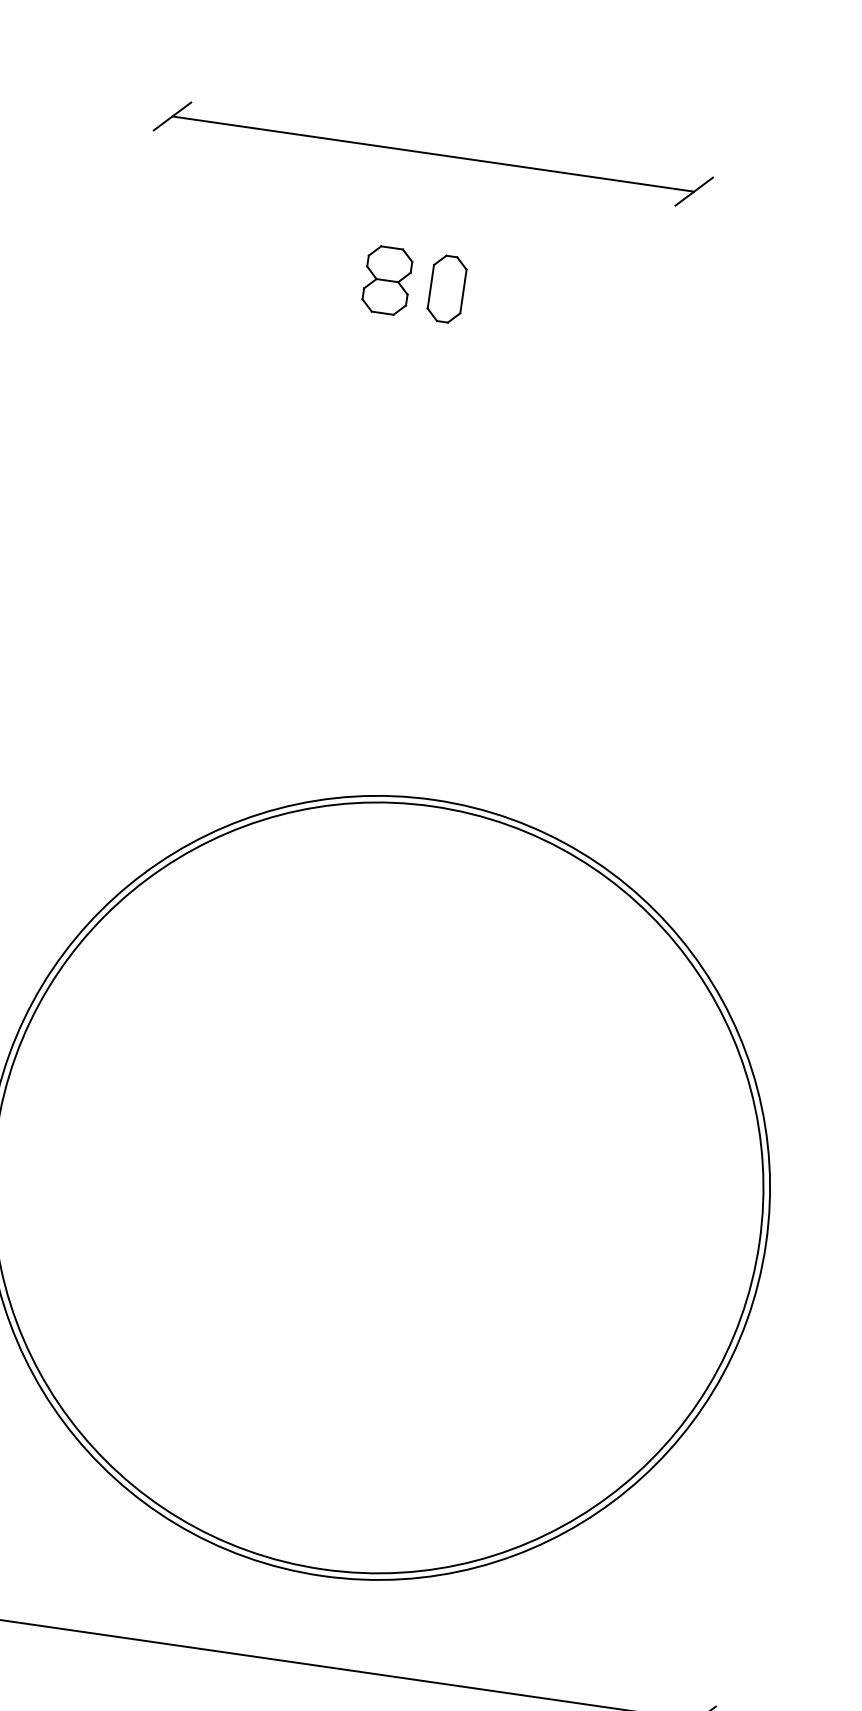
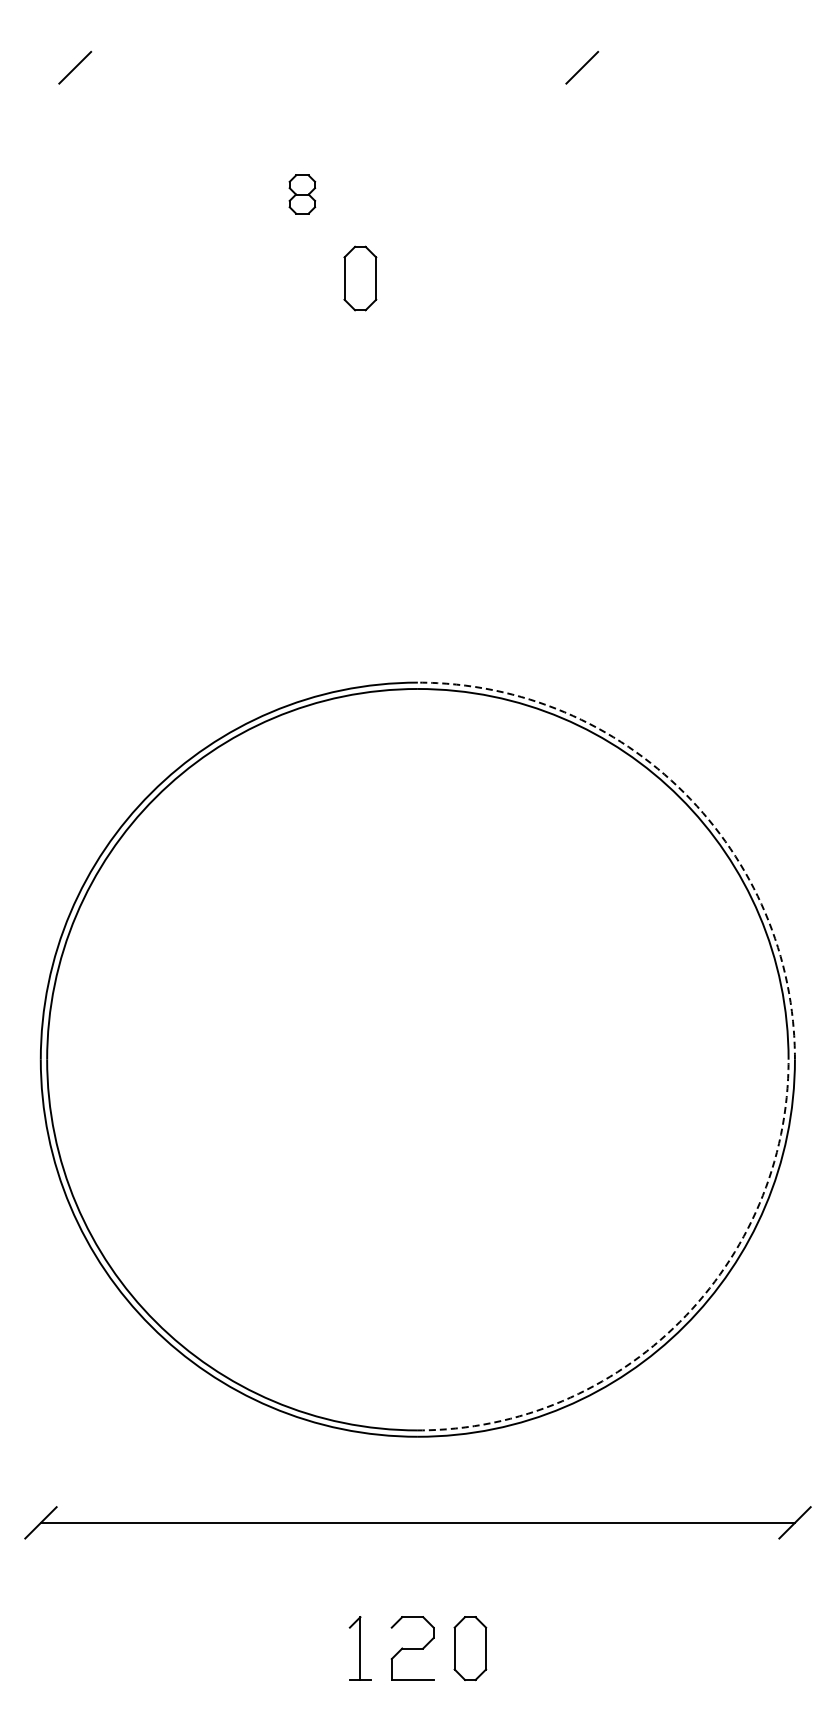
line: (433, 153) -> (328, 67), removed
part: (387, 280) -> (302, 194), size x0.6
part: (447, 289) -> (360, 278), moved
arc: (691, 953) -> (684, 793), solid -> dashed
arc: (609, 1496) -> (680, 1321), solid -> dashed

